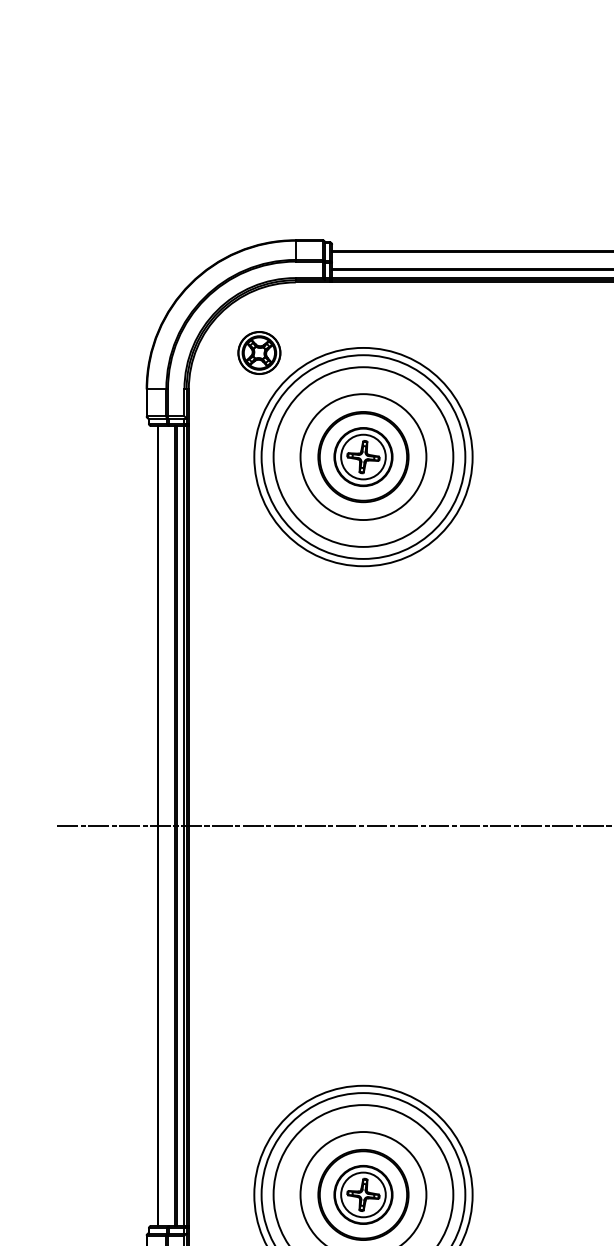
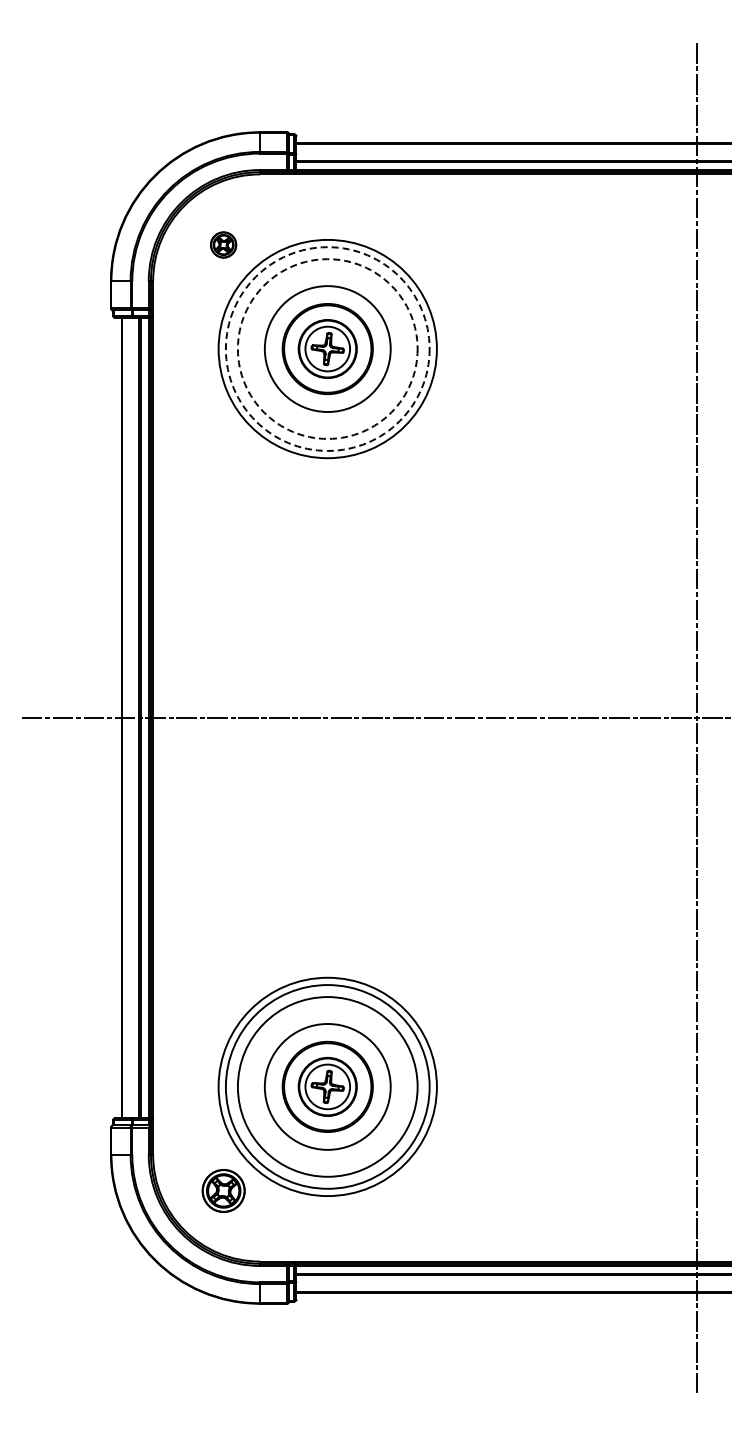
part: (259, 352) -> (223, 244), size x0.6
circle: (363, 456) -> (327, 348), solid -> dashed
circle: (363, 456) -> (327, 348), solid -> dashed

